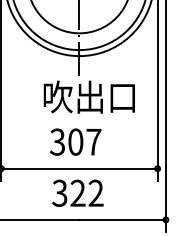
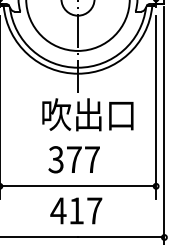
text: (75, 141) -> (74, 159), 307 -> 377
text: (77, 192) -> (76, 210), 322 -> 417

